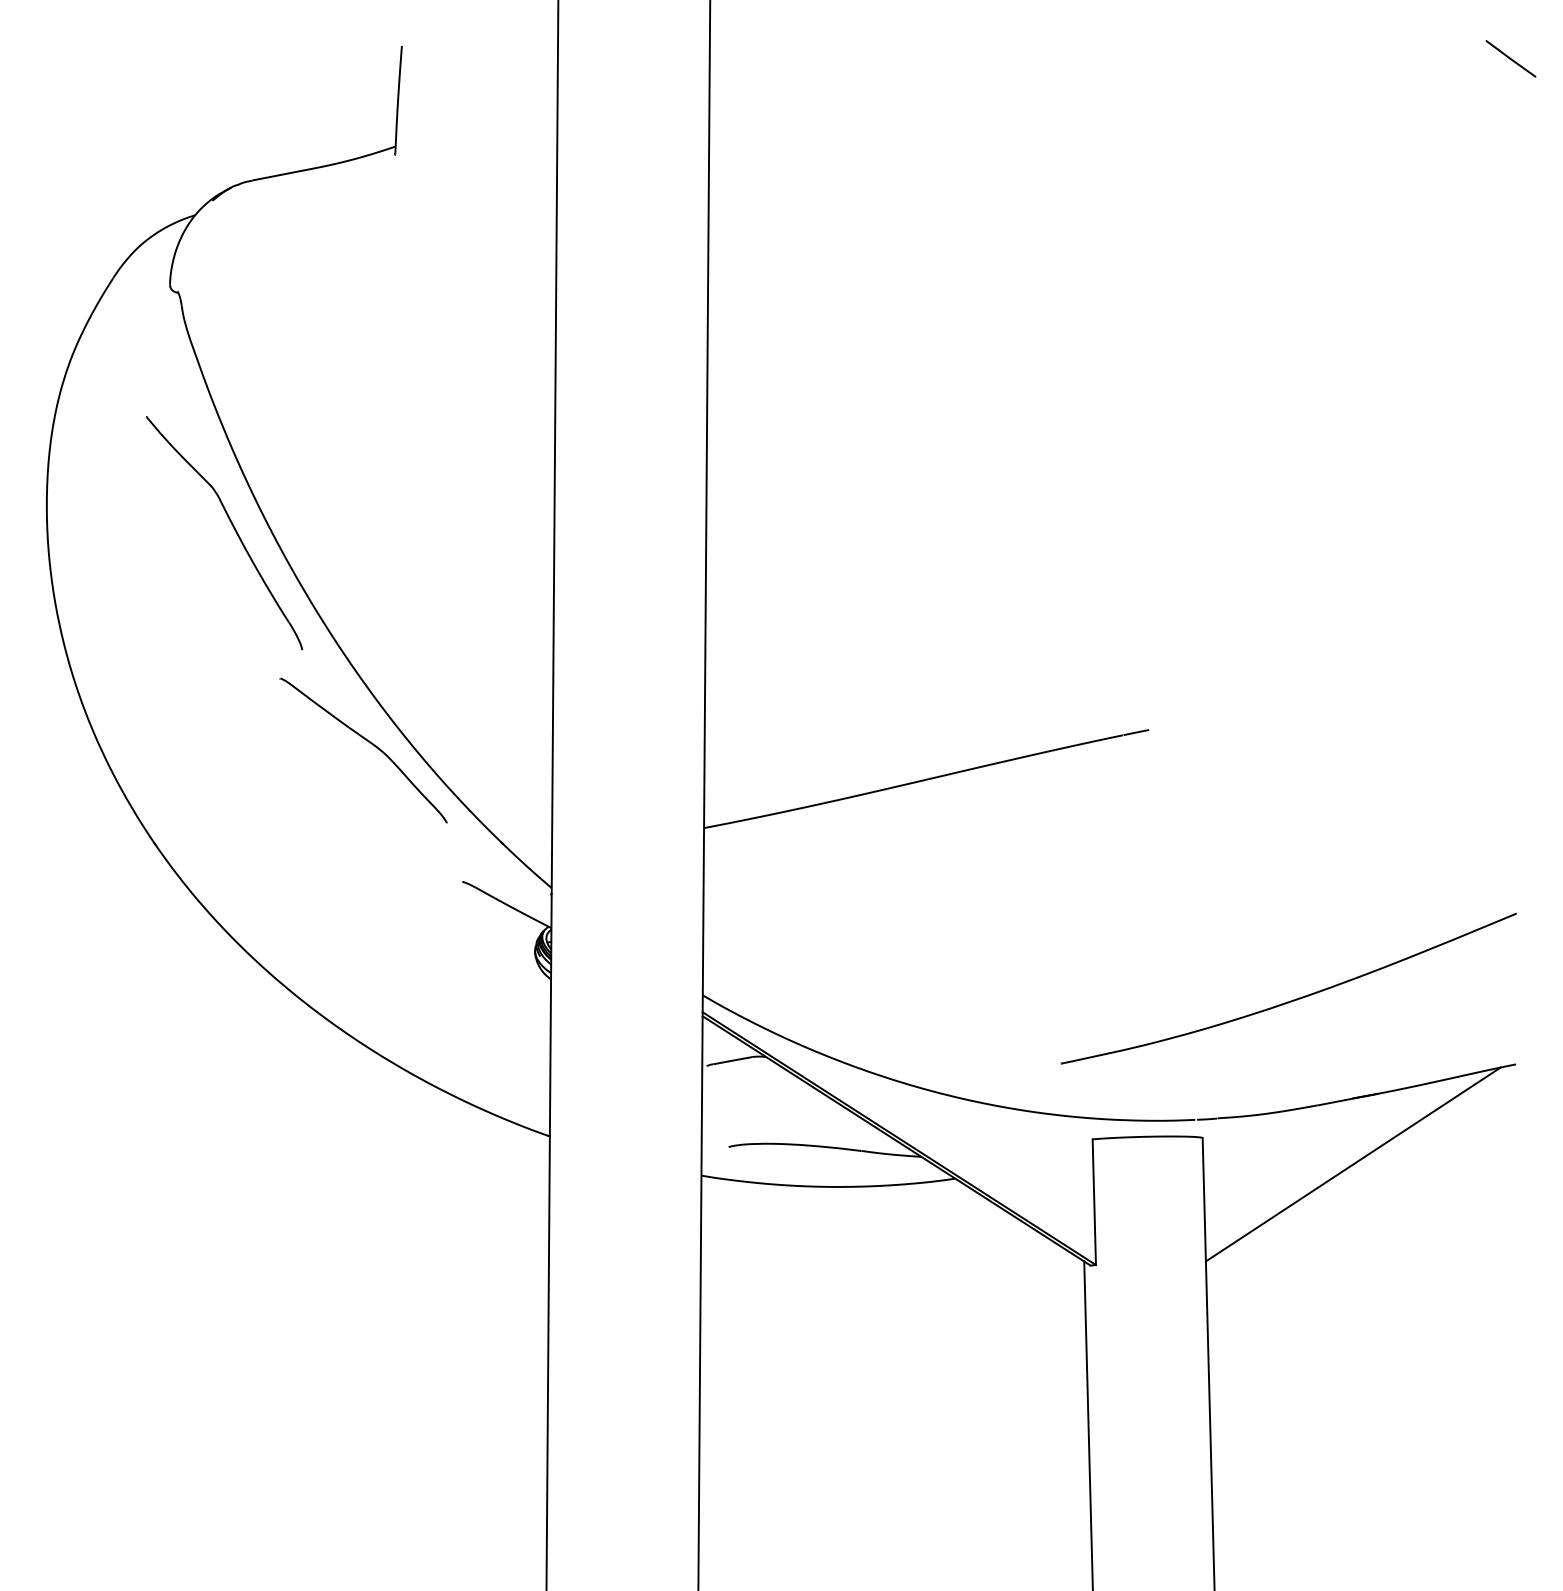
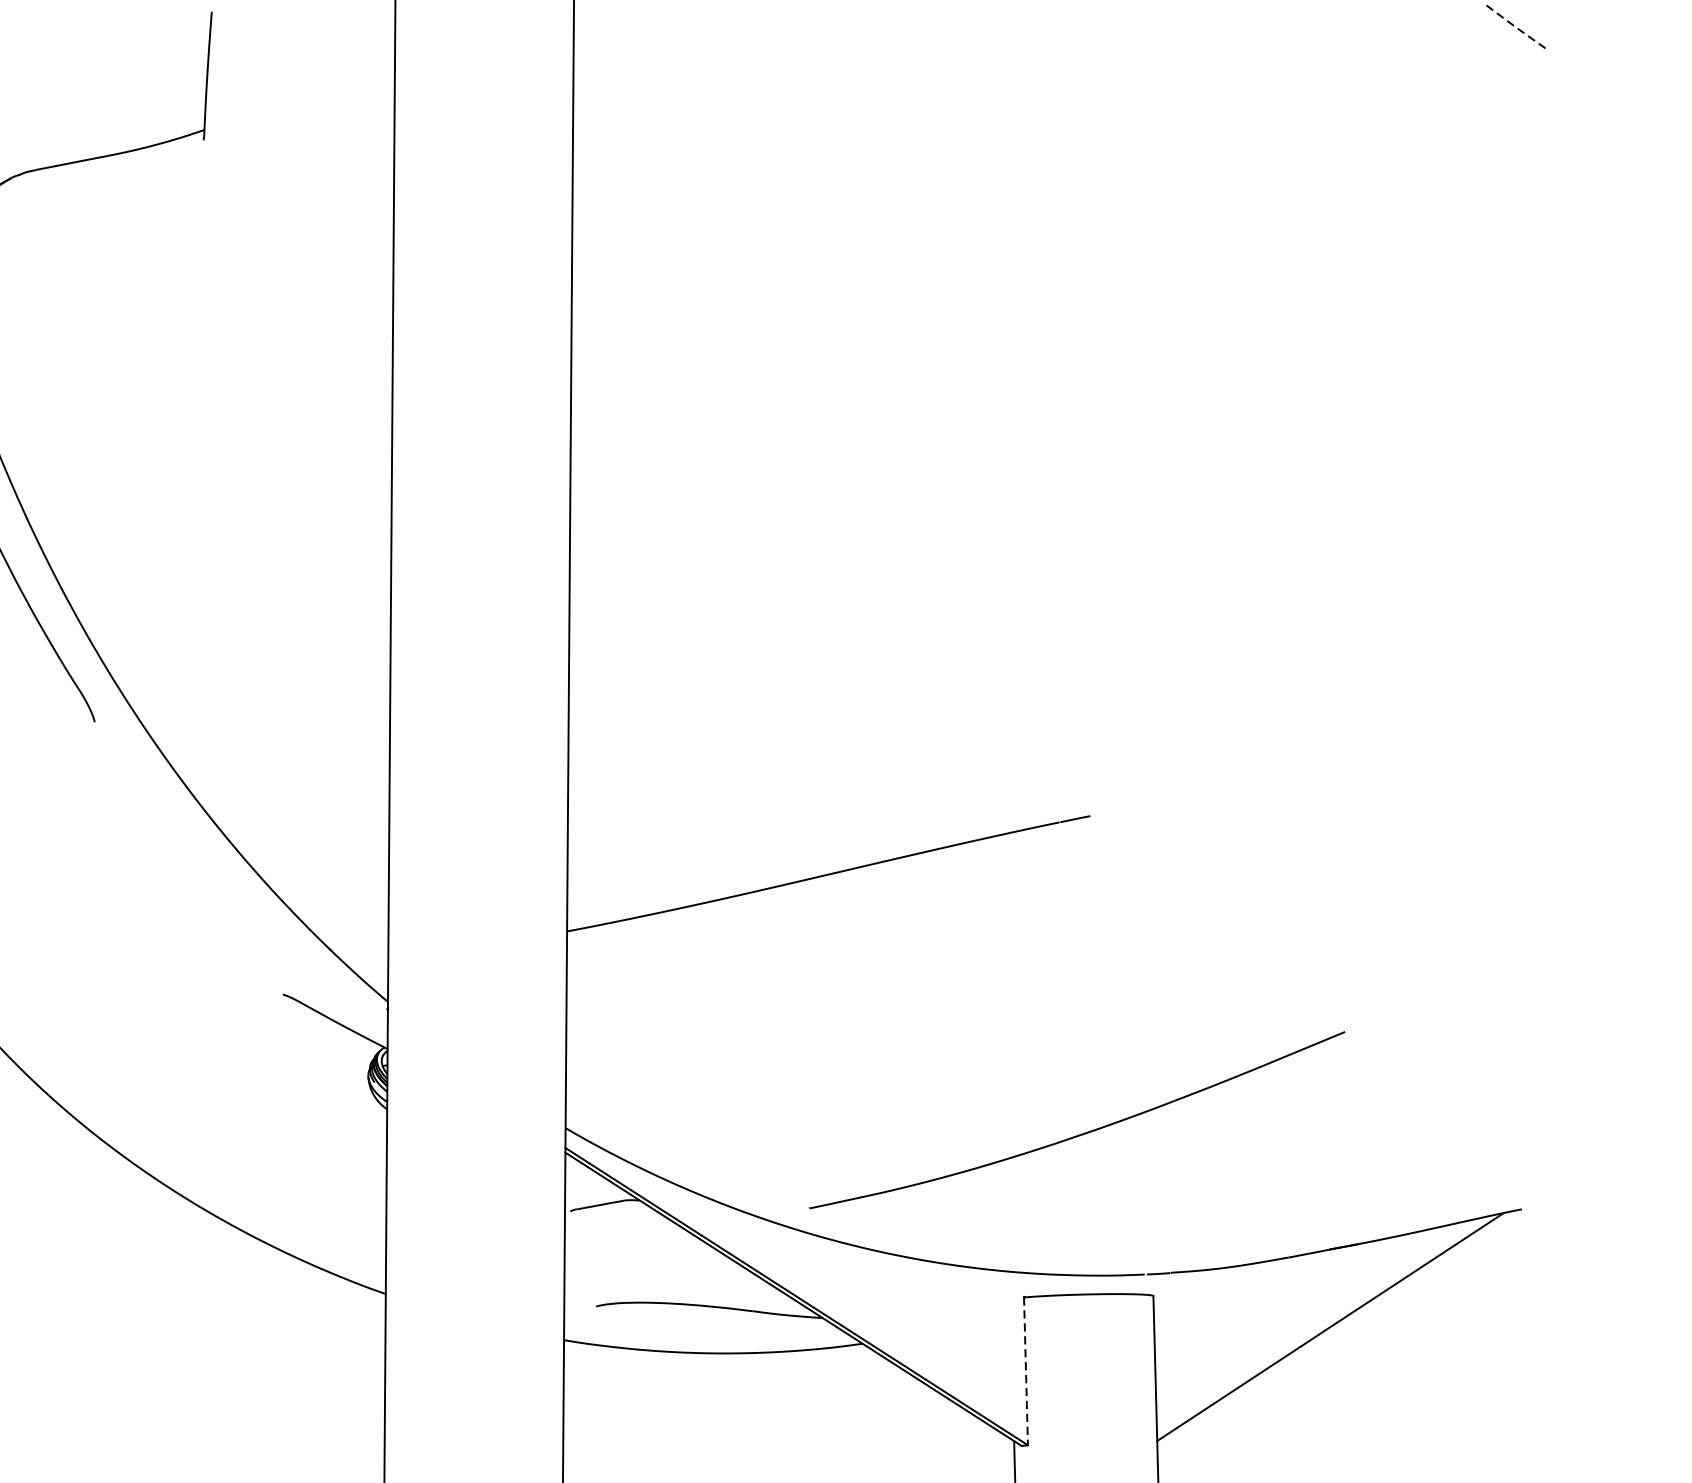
line: (1510, 59) -> (1515, 27), solid -> dashed
part: (369, 743) -> (173, 831), removed
part: (1293, 999) -> (1082, 1133), moved
line: (1094, 1202) -> (1026, 1371), solid -> dashed

